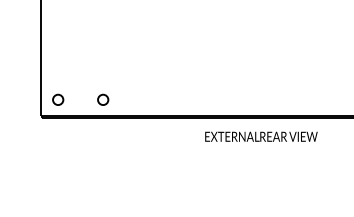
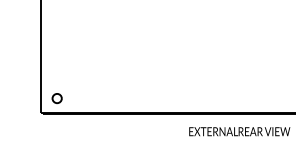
part: (103, 99) -> (97, 98), removed

